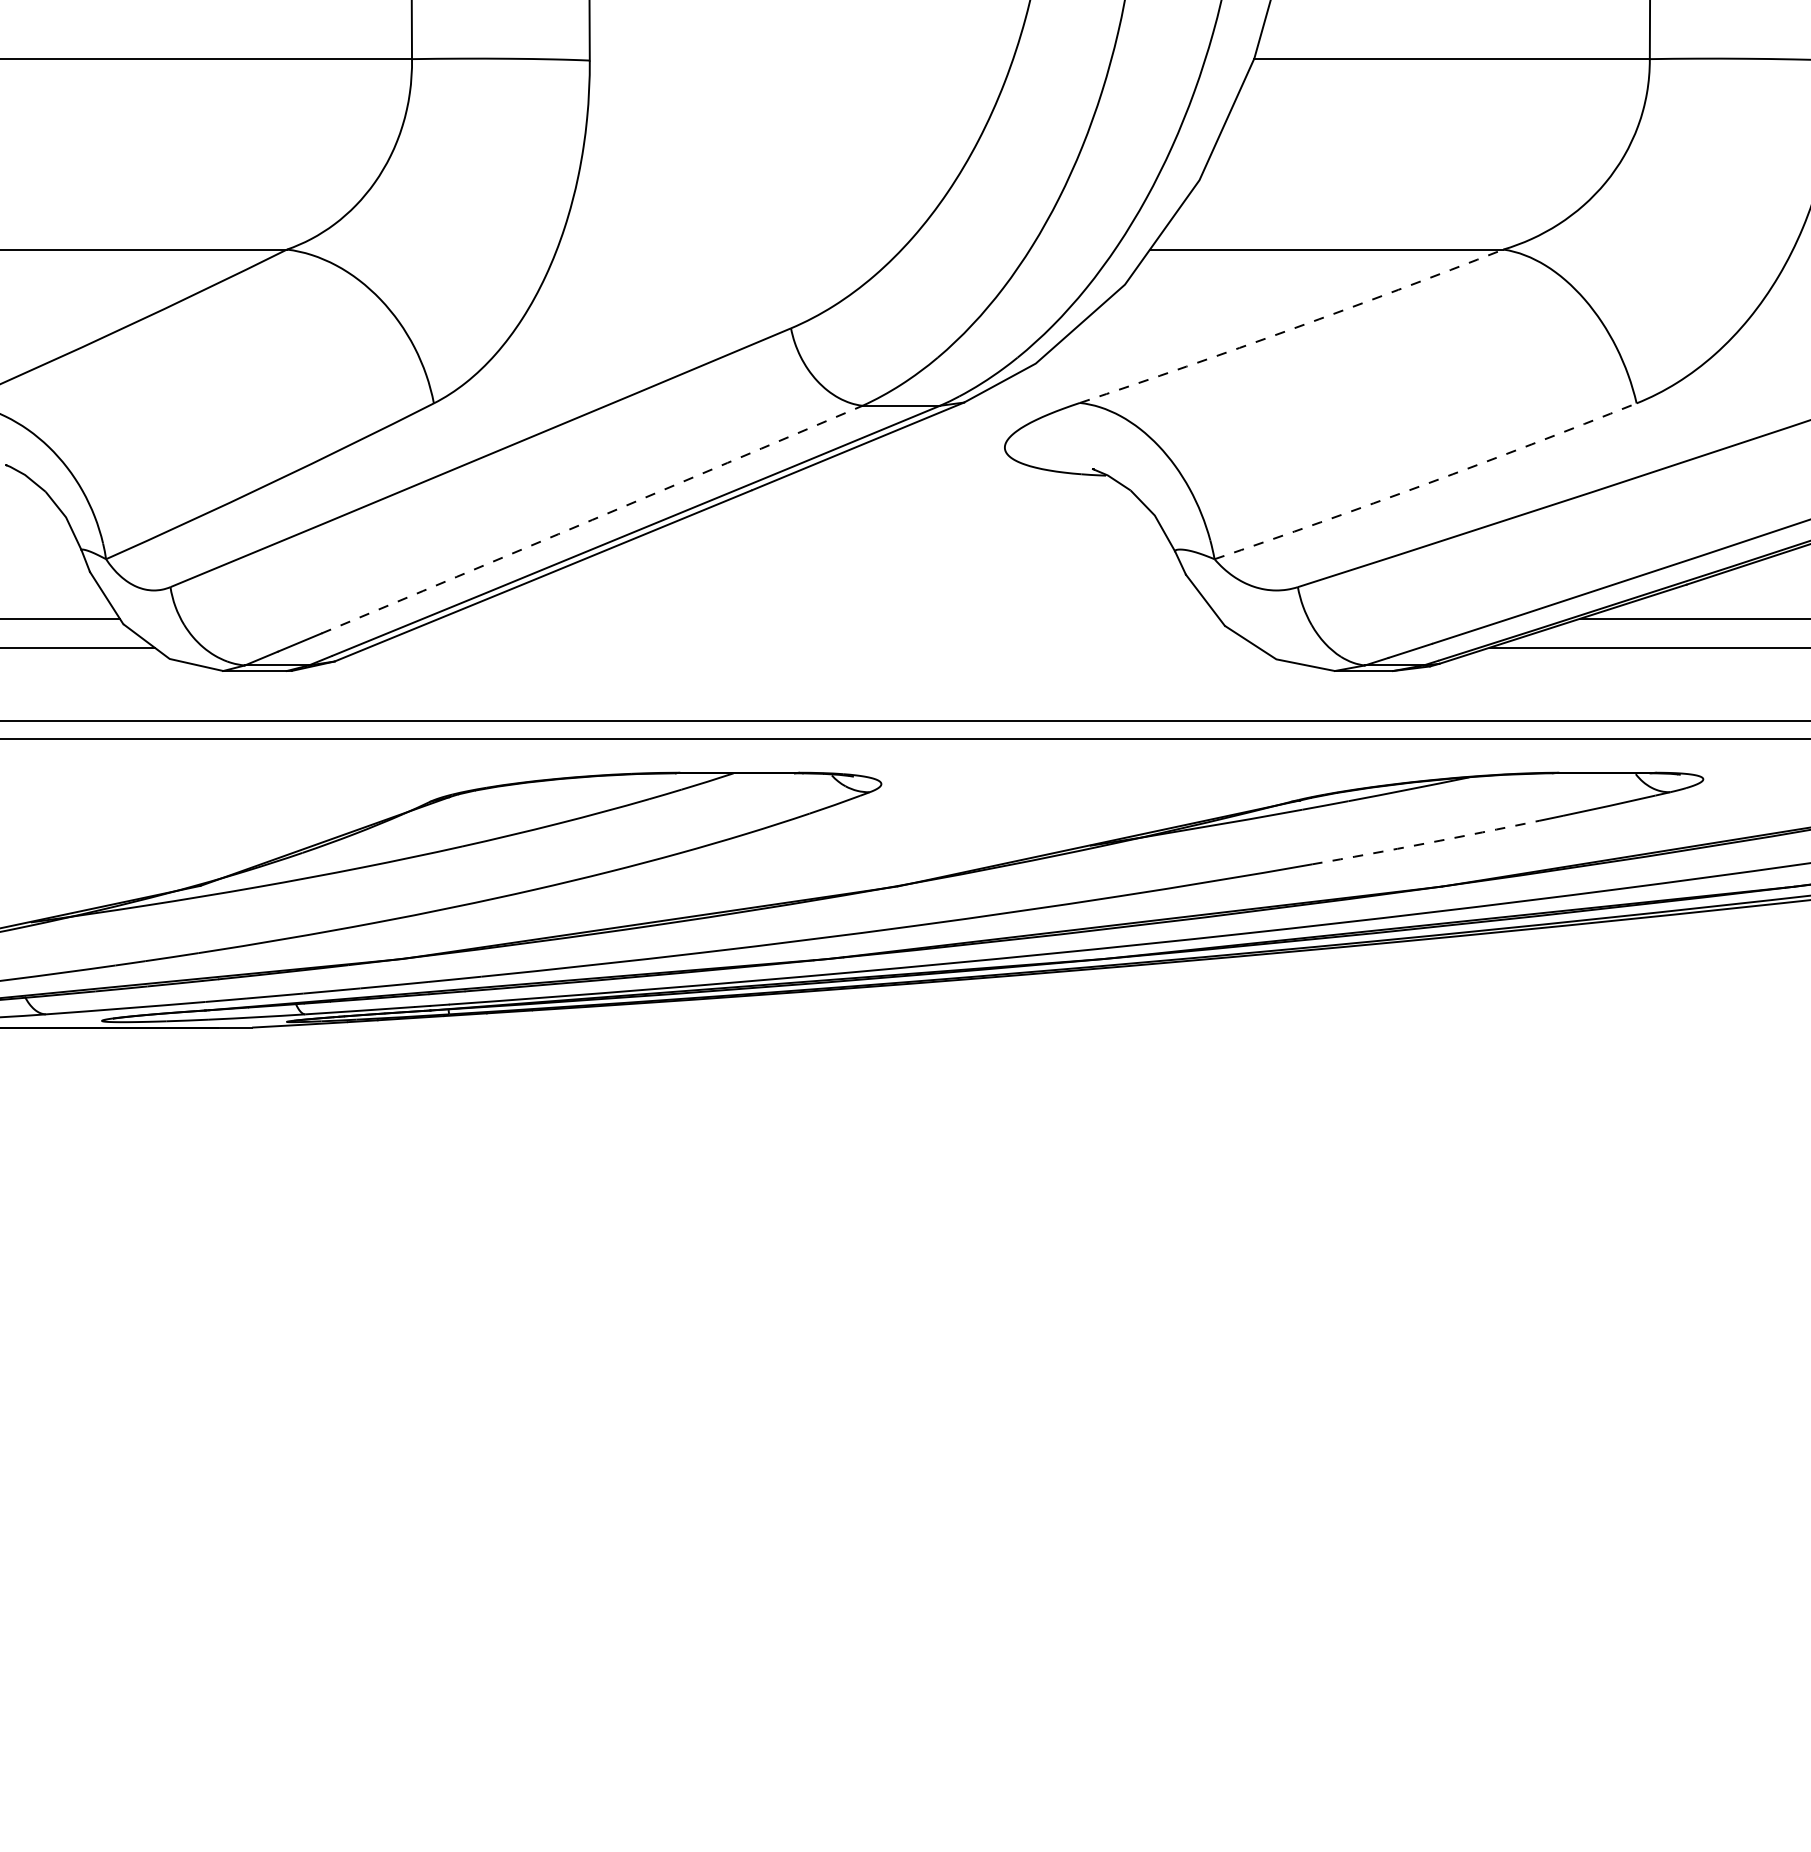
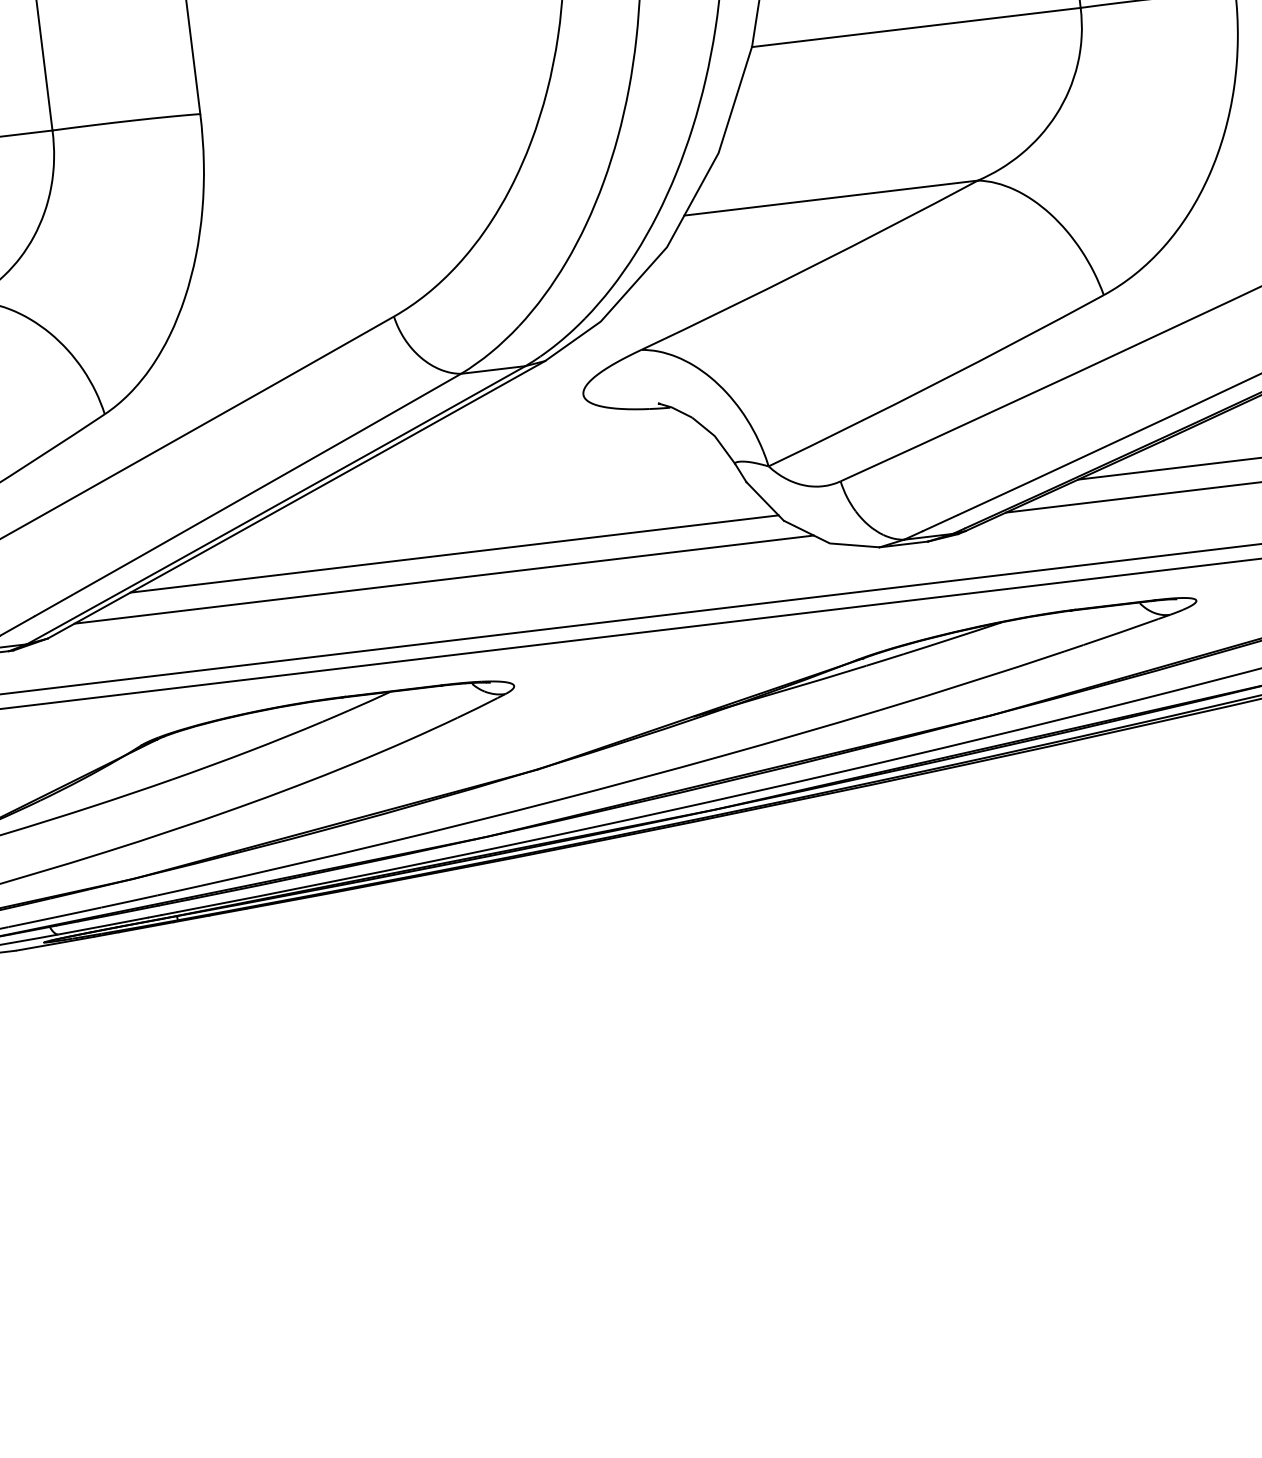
arc: (1292, 328) -> (810, 267), dashed -> solid
arc: (1426, 483) -> (937, 382), dashed -> solid
arc: (592, 519) -> (248, 495), dashed -> solid
line: (829, 618) -> (454, 553), added
line: (813, 647) -> (444, 579), added
arc: (1425, 843) -> (972, 681), dashed -> solid

